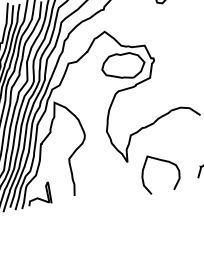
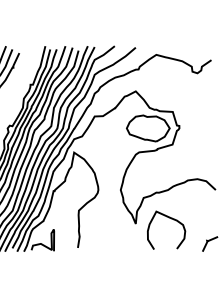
curve: (163, 161) -> (171, 219), moved

